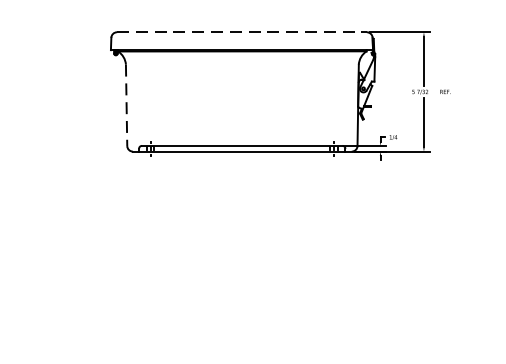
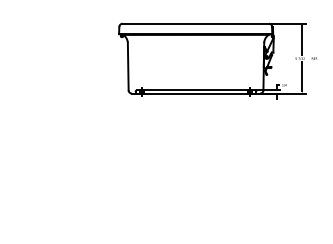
line: (243, 31) -> (196, 23), dashed -> solid
line: (127, 105) -> (128, 66), dashed -> solid

